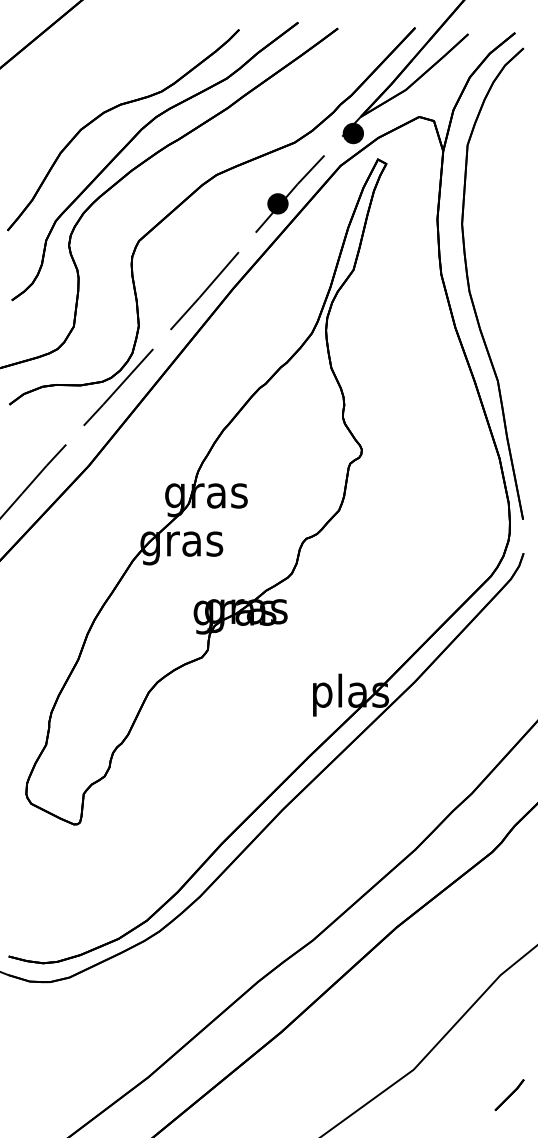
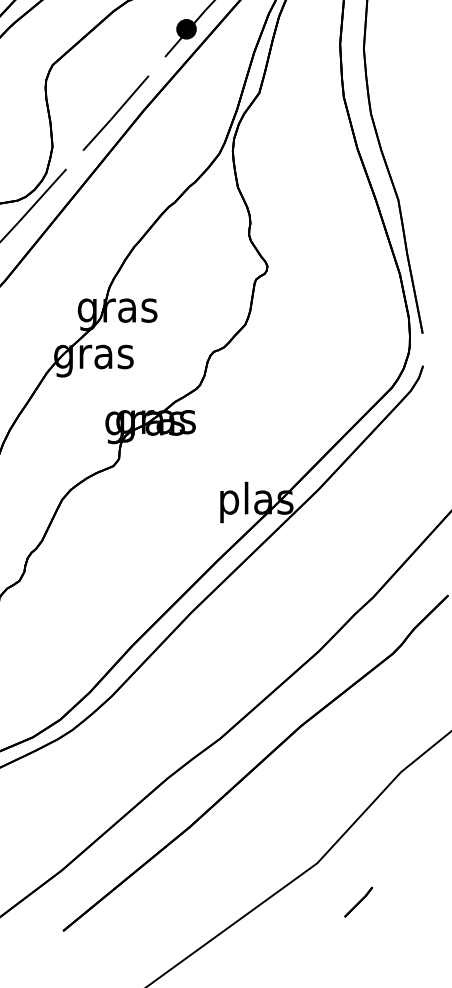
line: (509, 1095) -> (358, 902), moved

